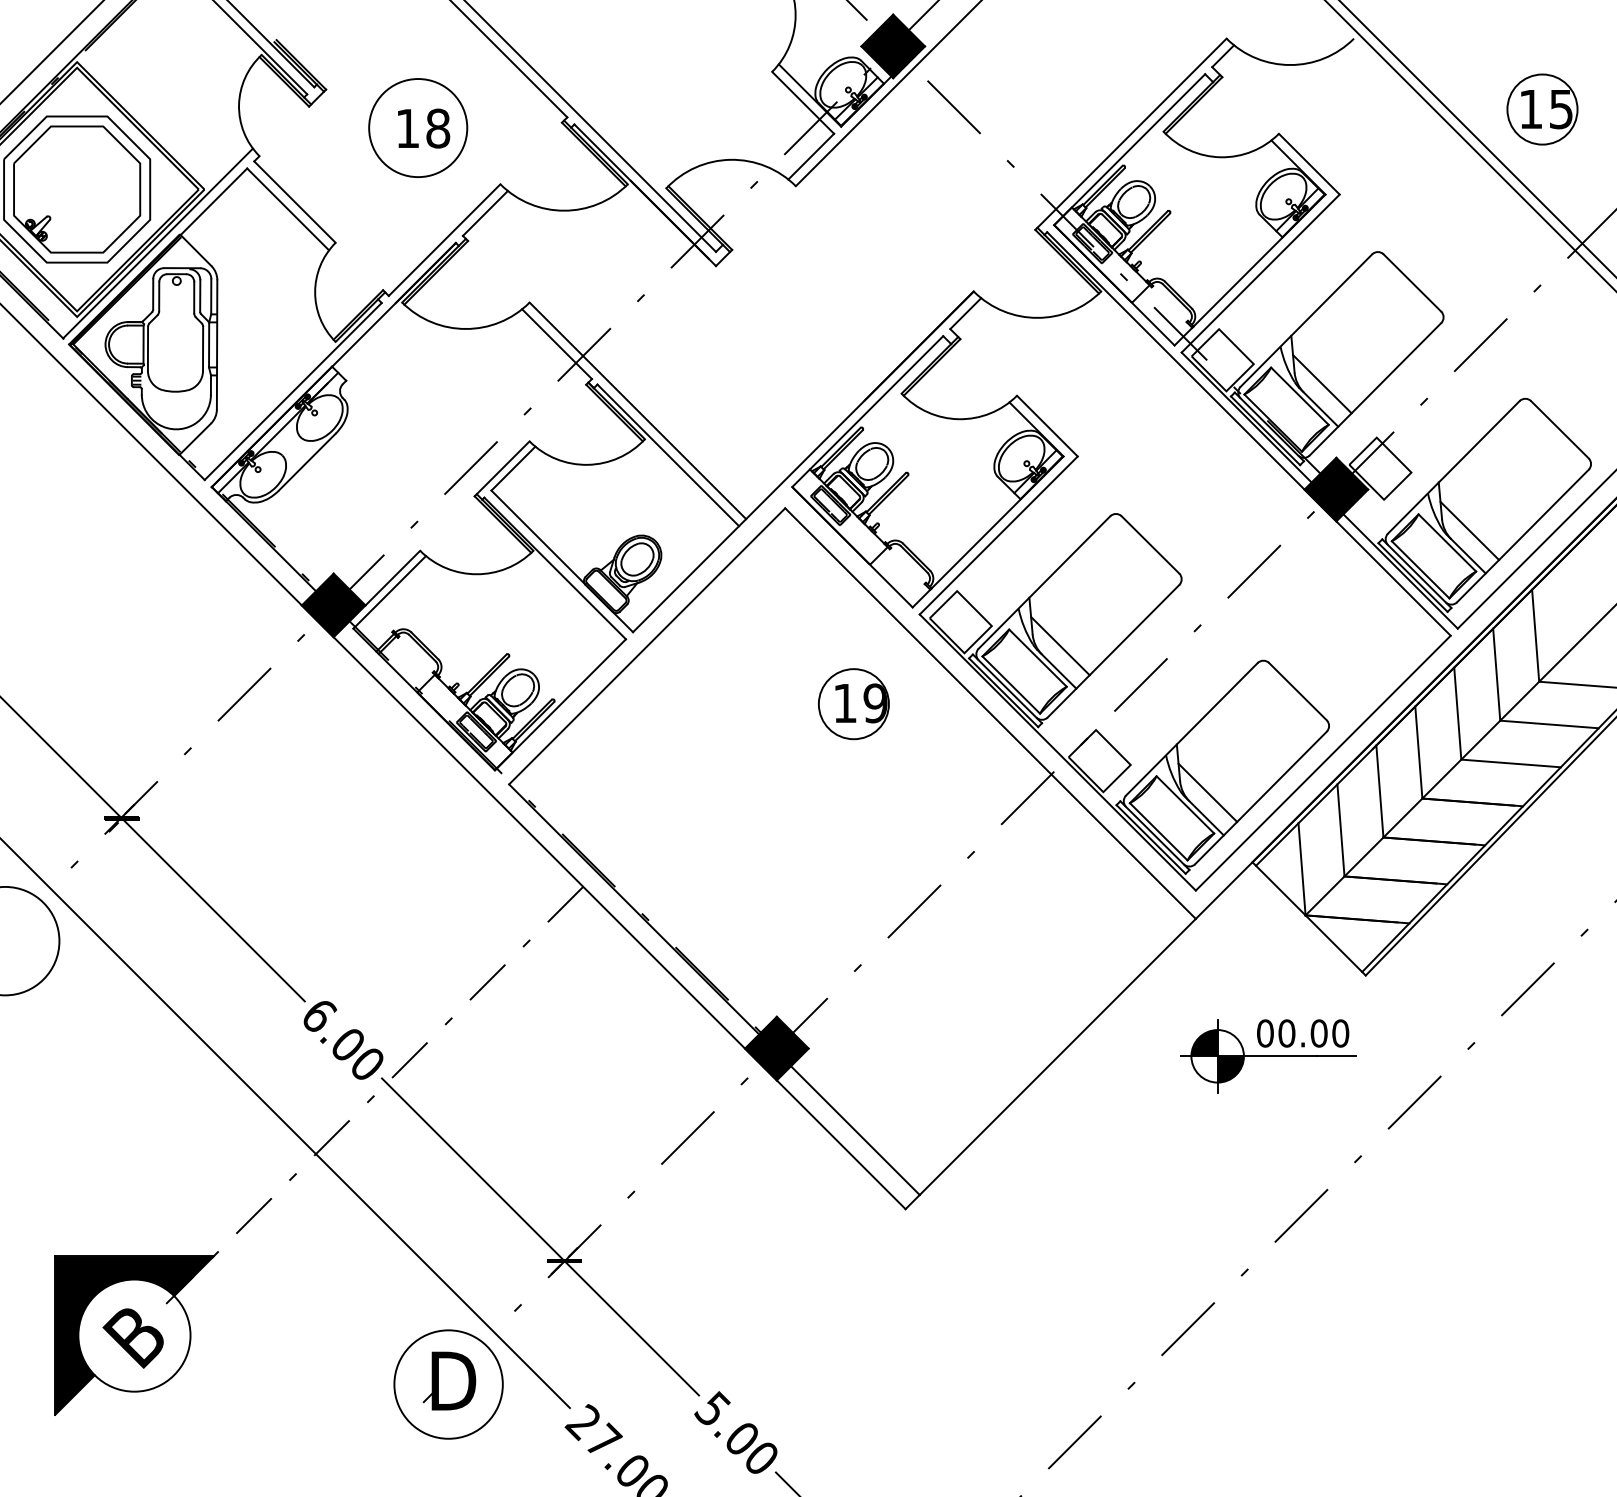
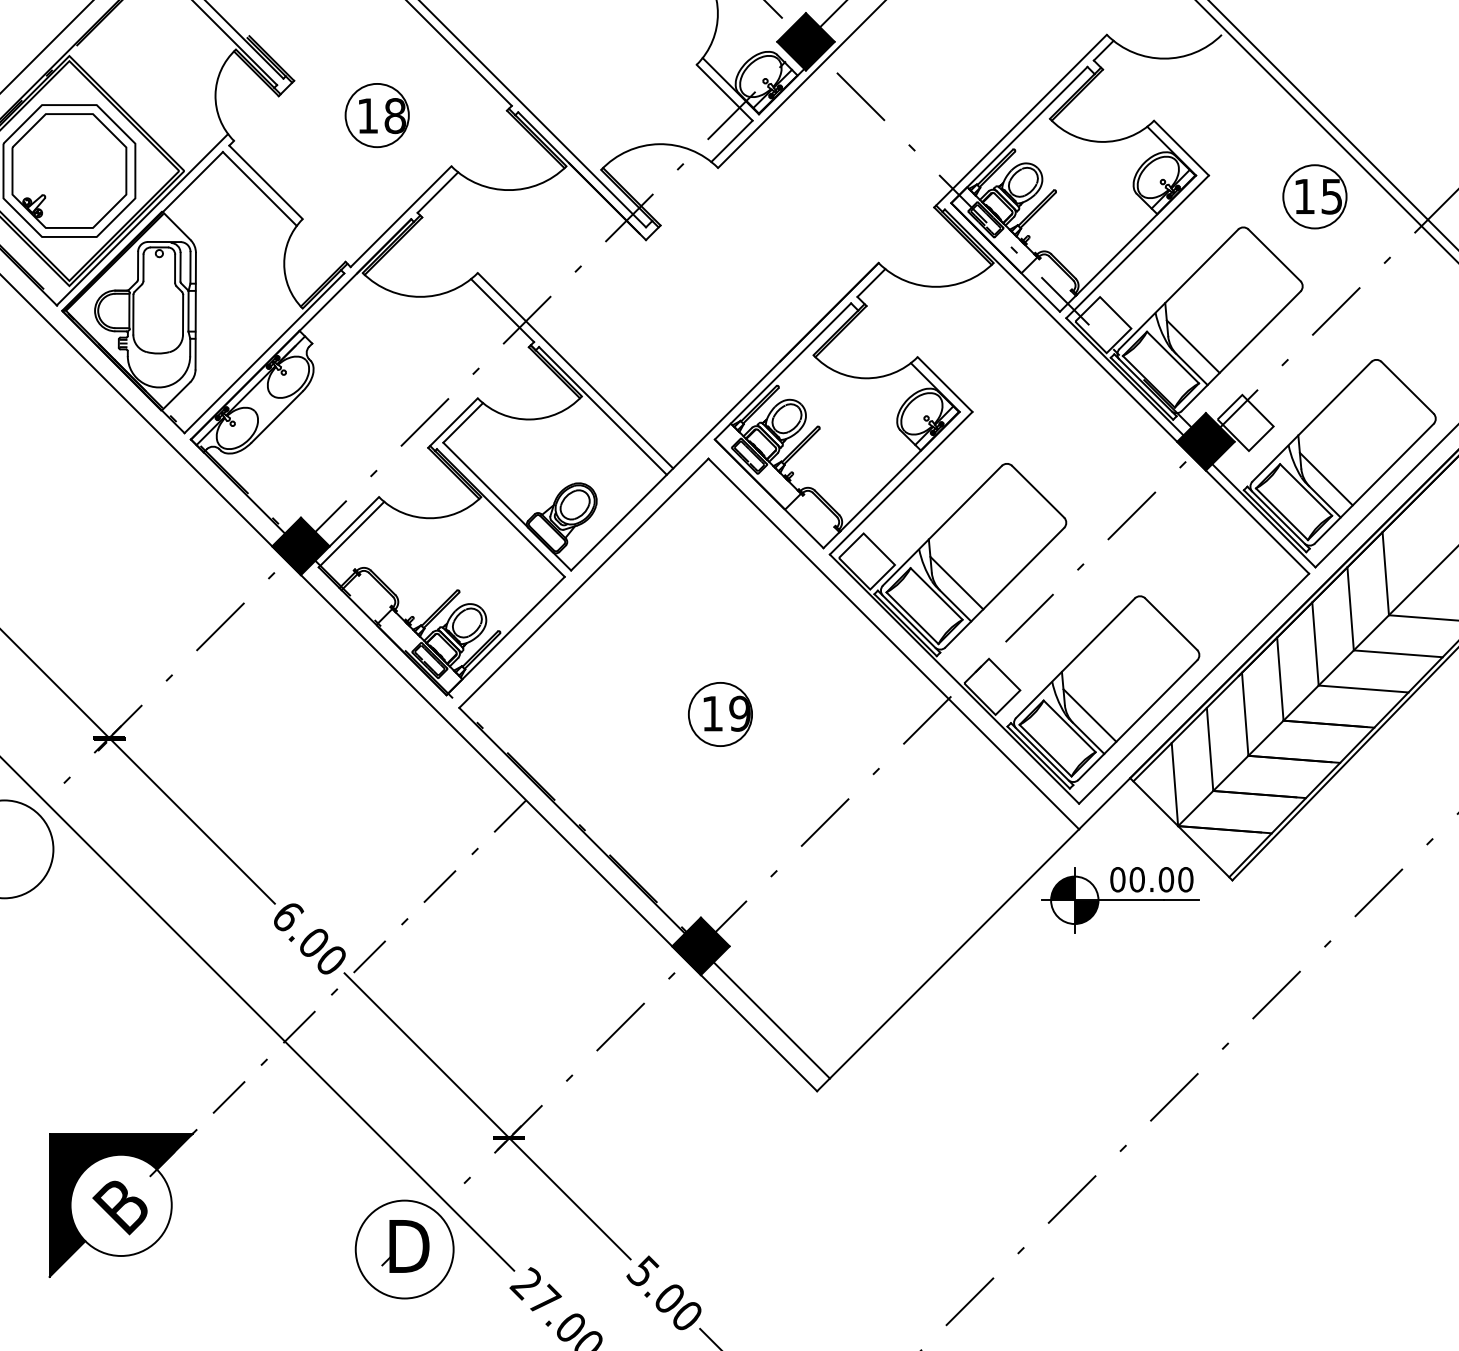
part: (1541, 109) -> (1314, 196), moved
circle: (417, 128) -> (376, 115), size x0.71
part: (853, 704) -> (720, 714), moved
part: (1268, 1056) -> (1120, 900), moved

